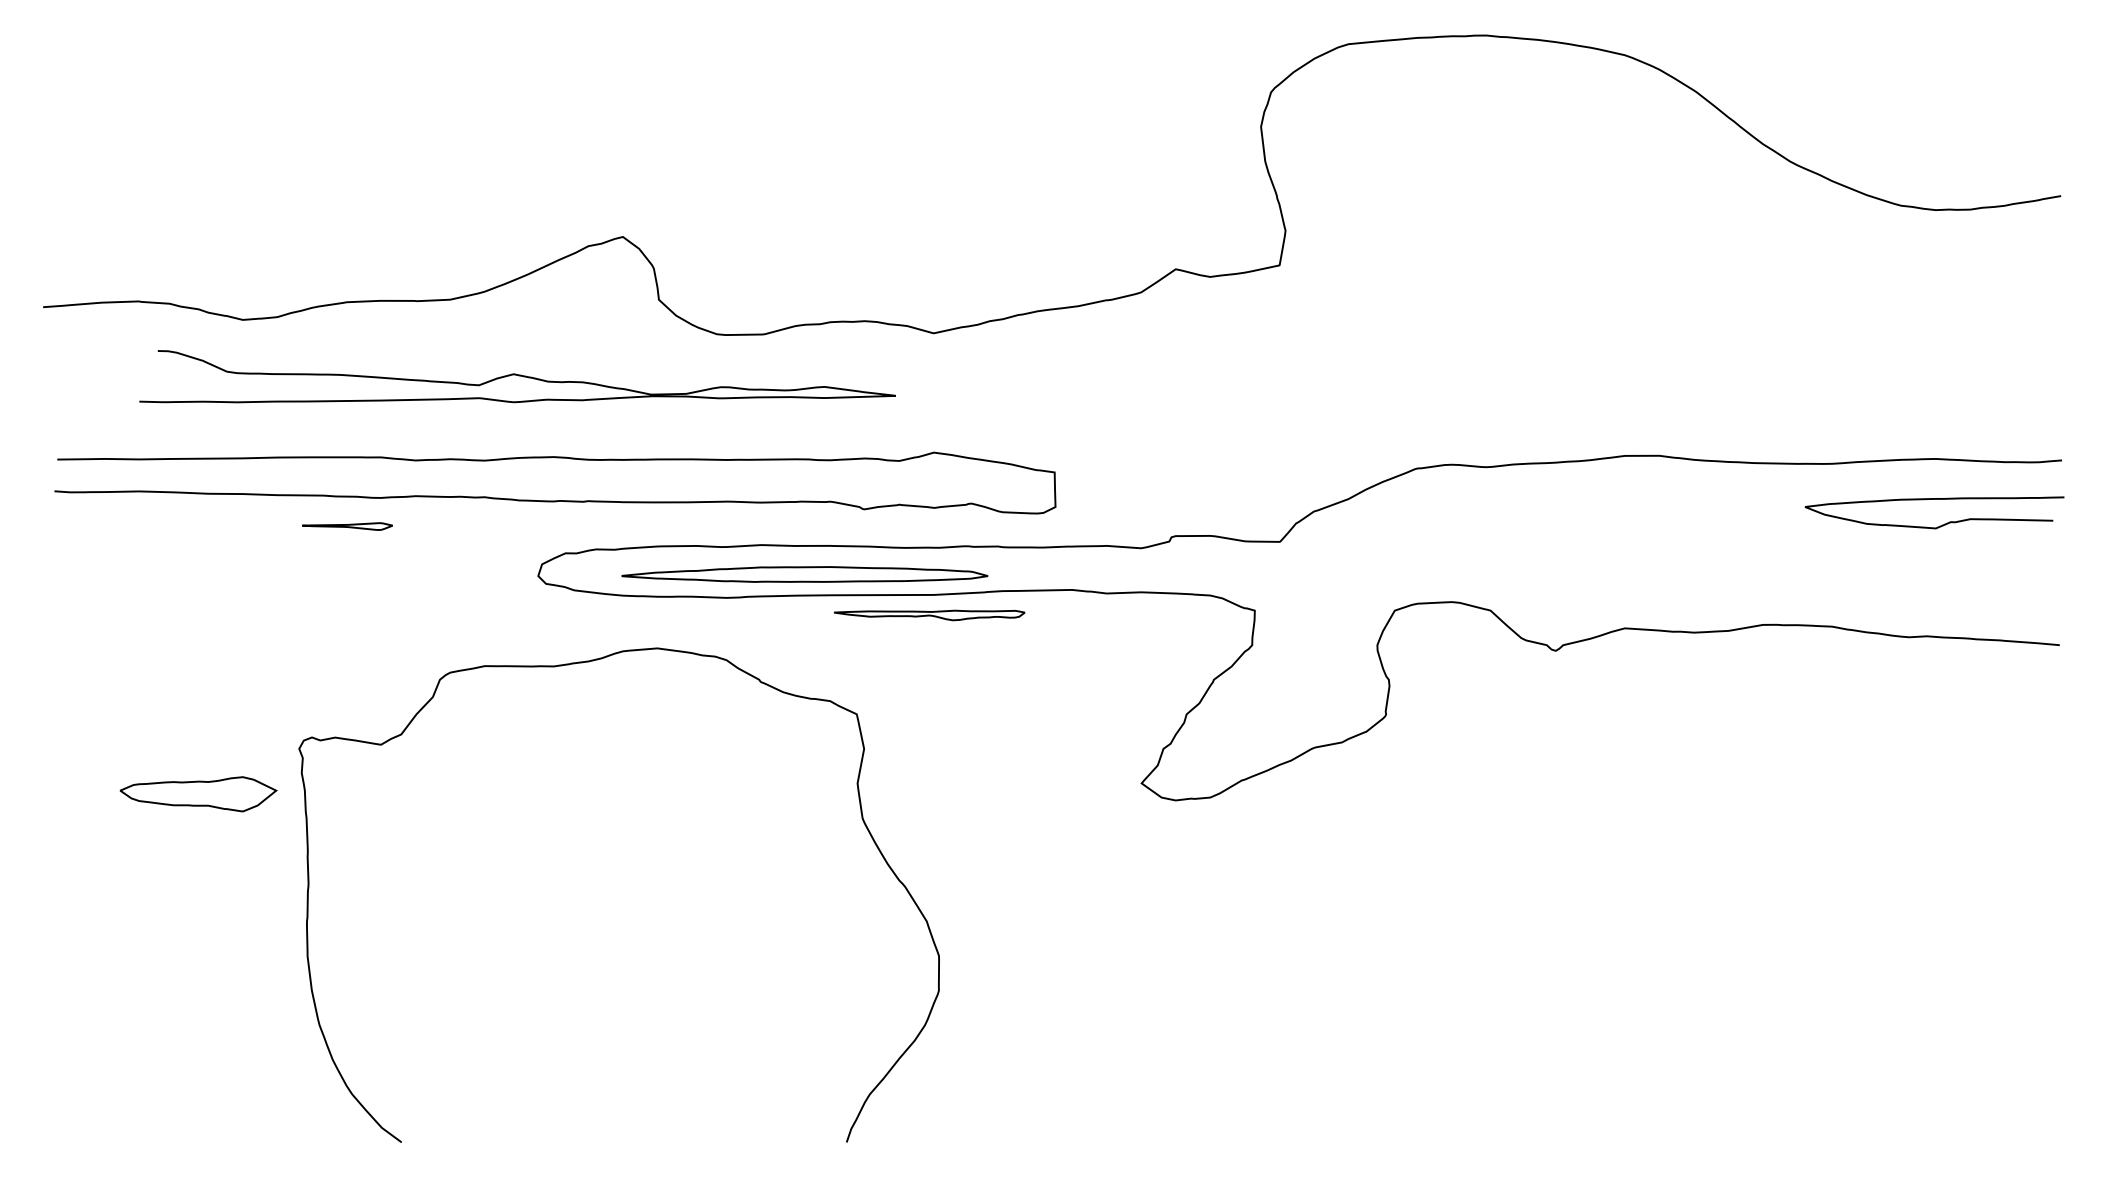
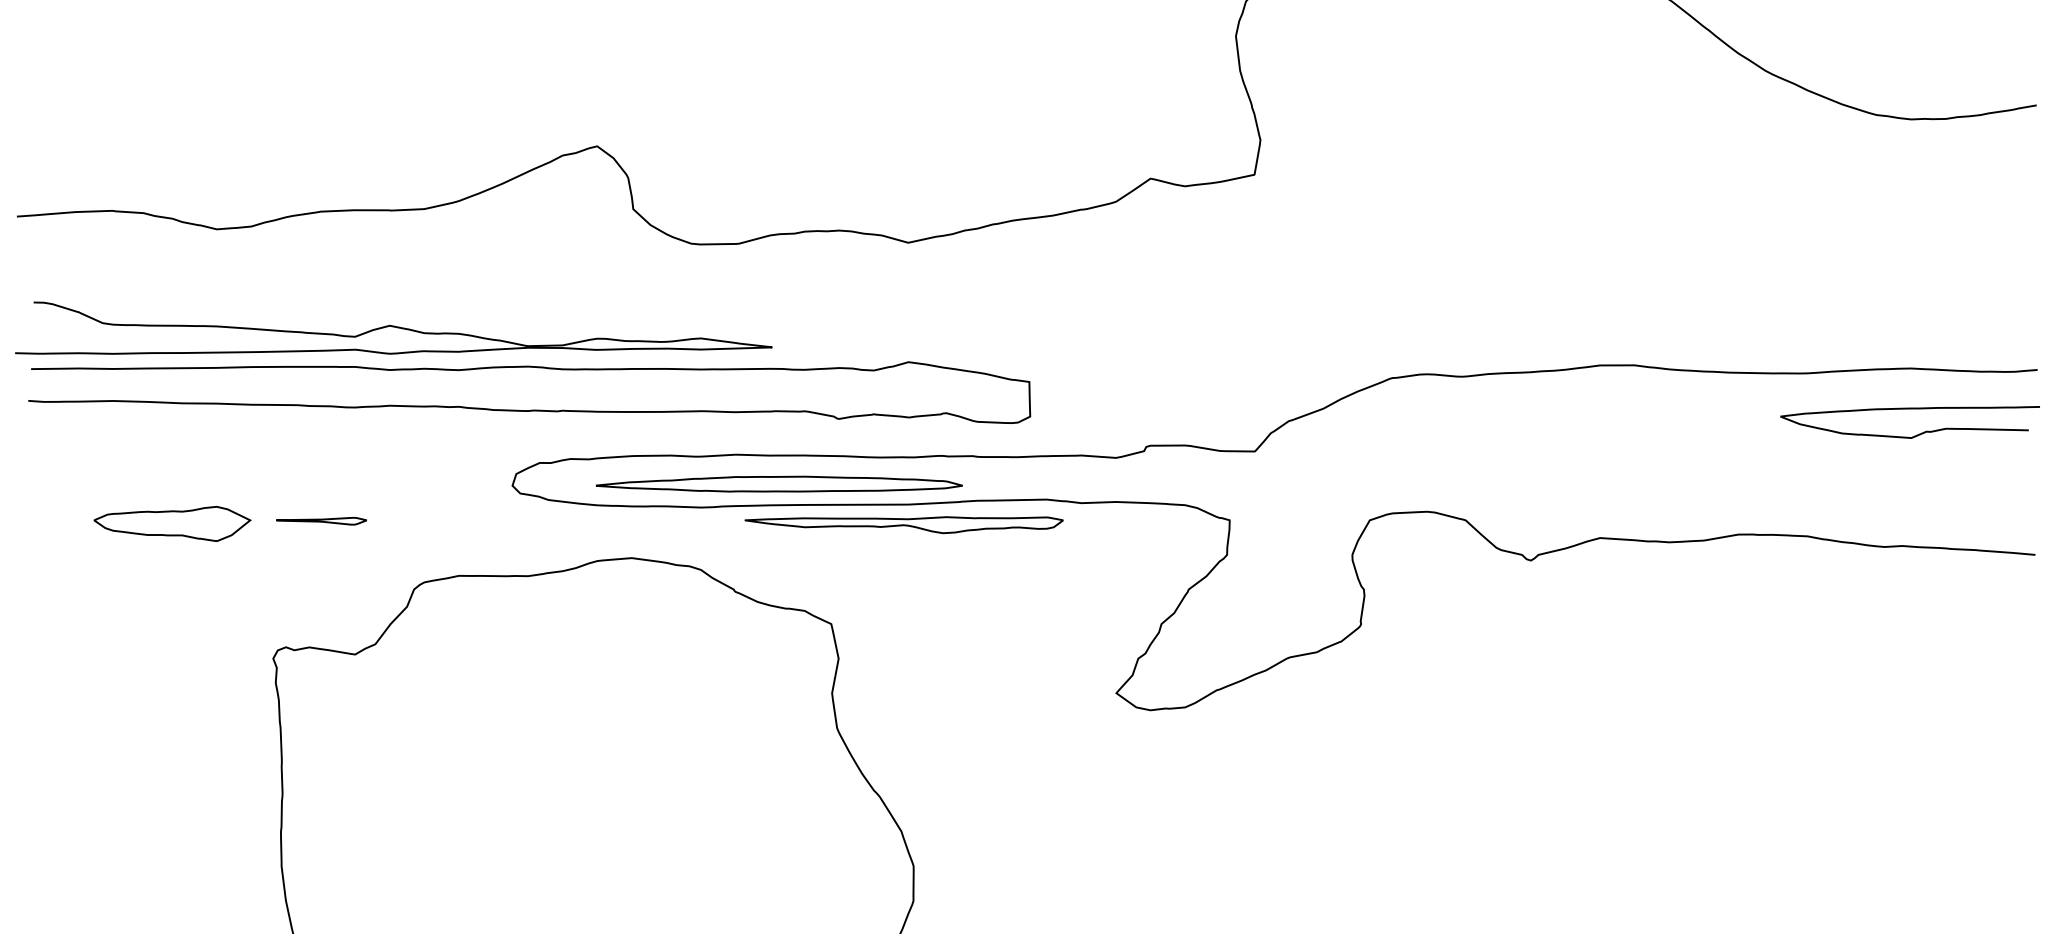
curve: (517, 375) -> (393, 327), moved
part: (347, 526) -> (321, 521), moved
part: (929, 615) -> (904, 525), size x1.67
part: (198, 794) -> (172, 524), moved

